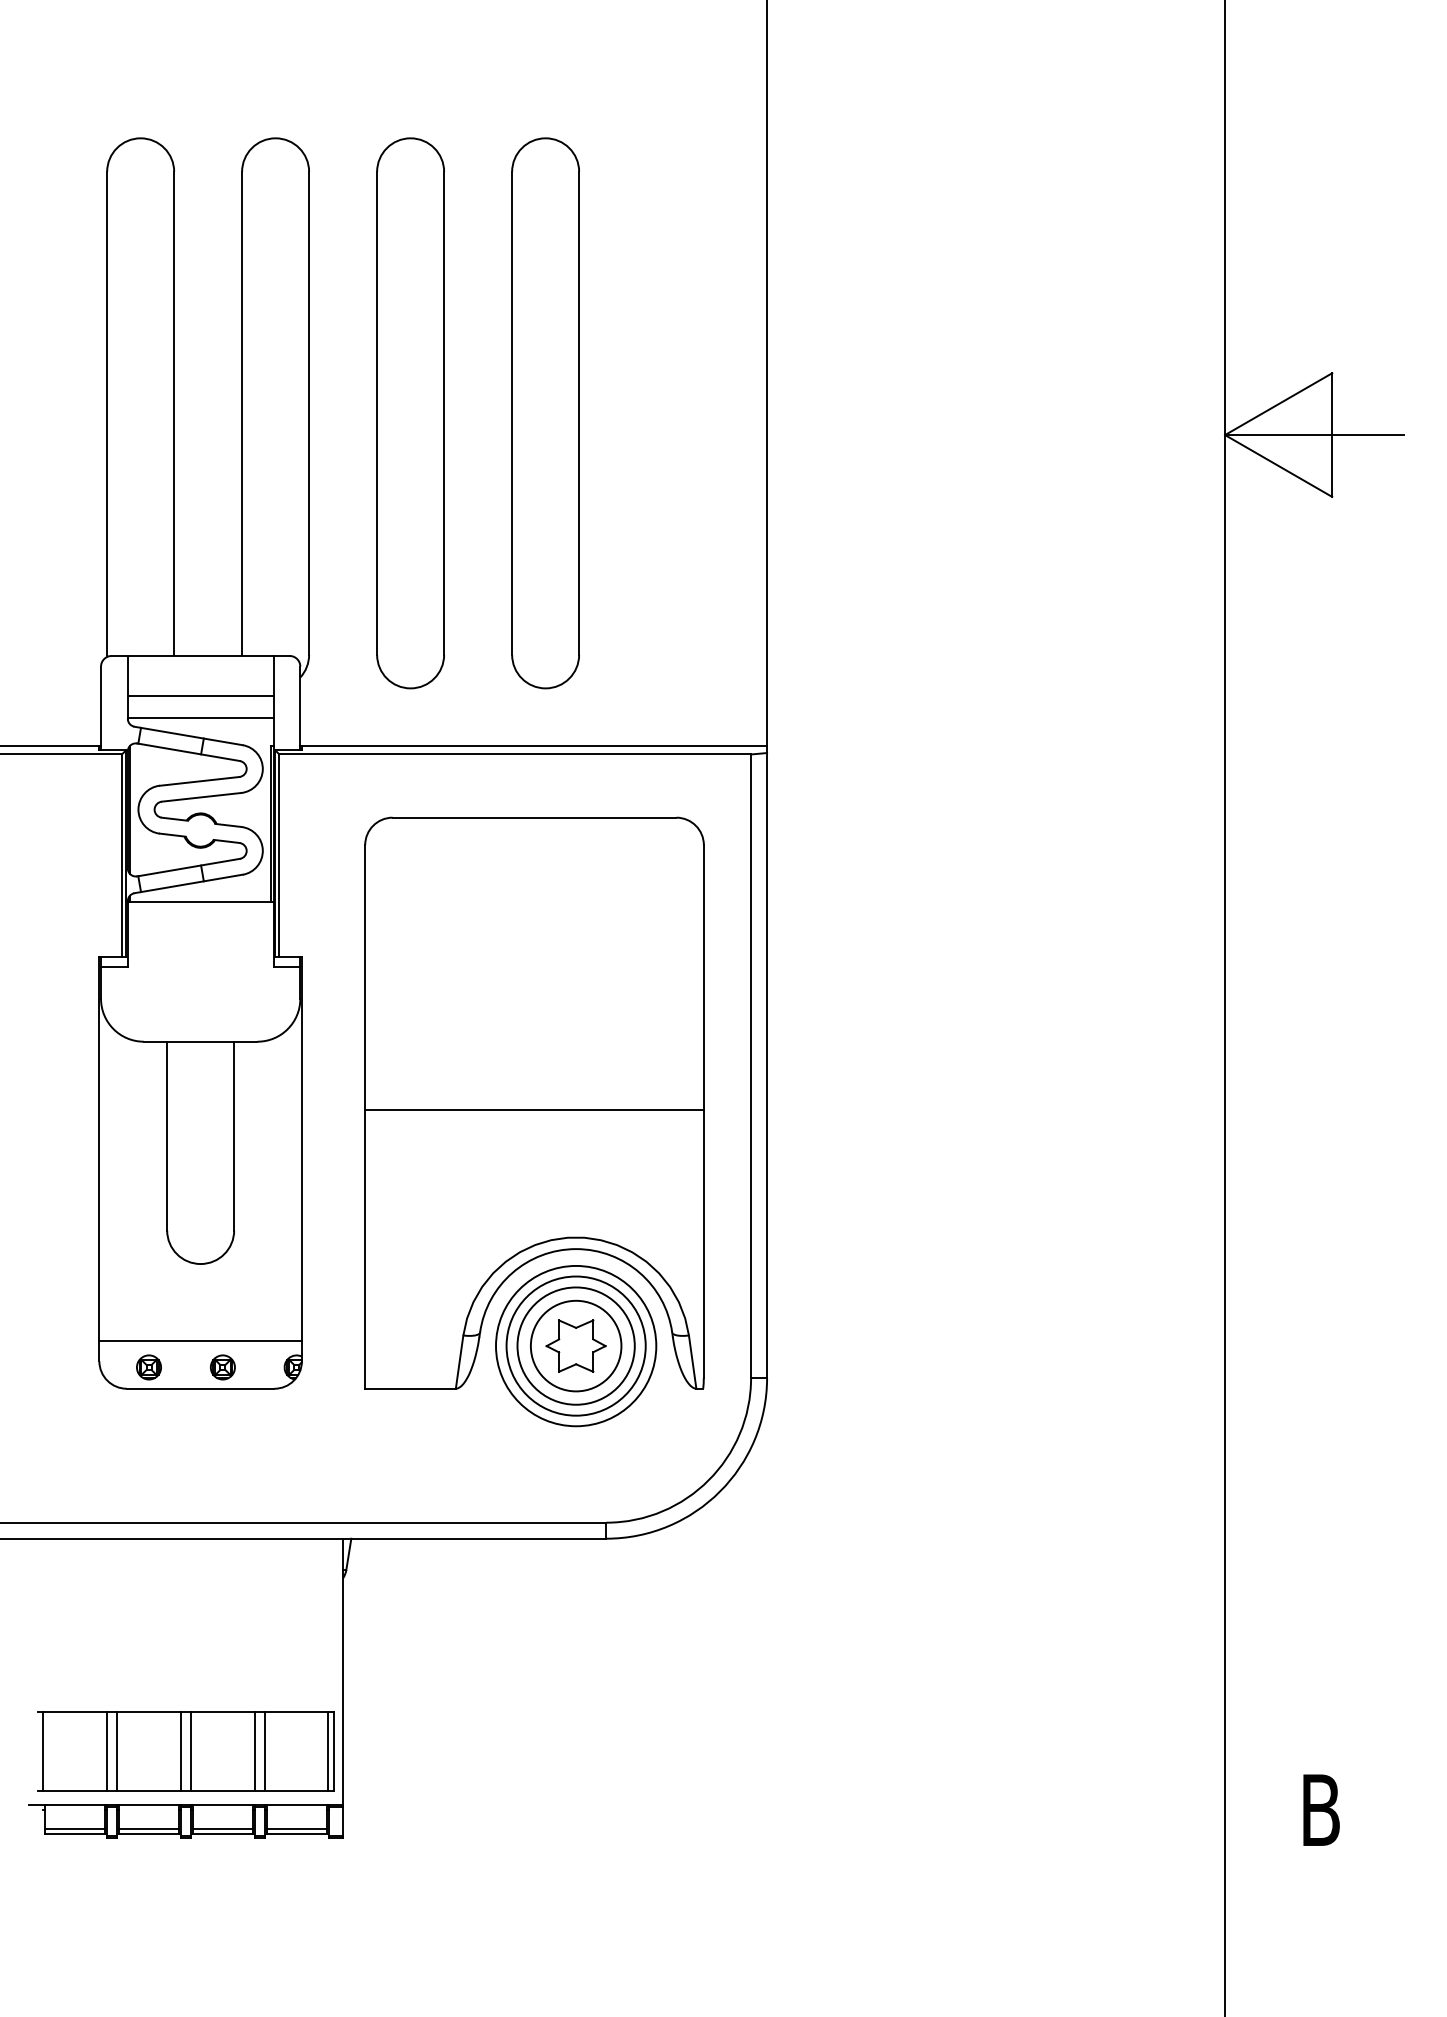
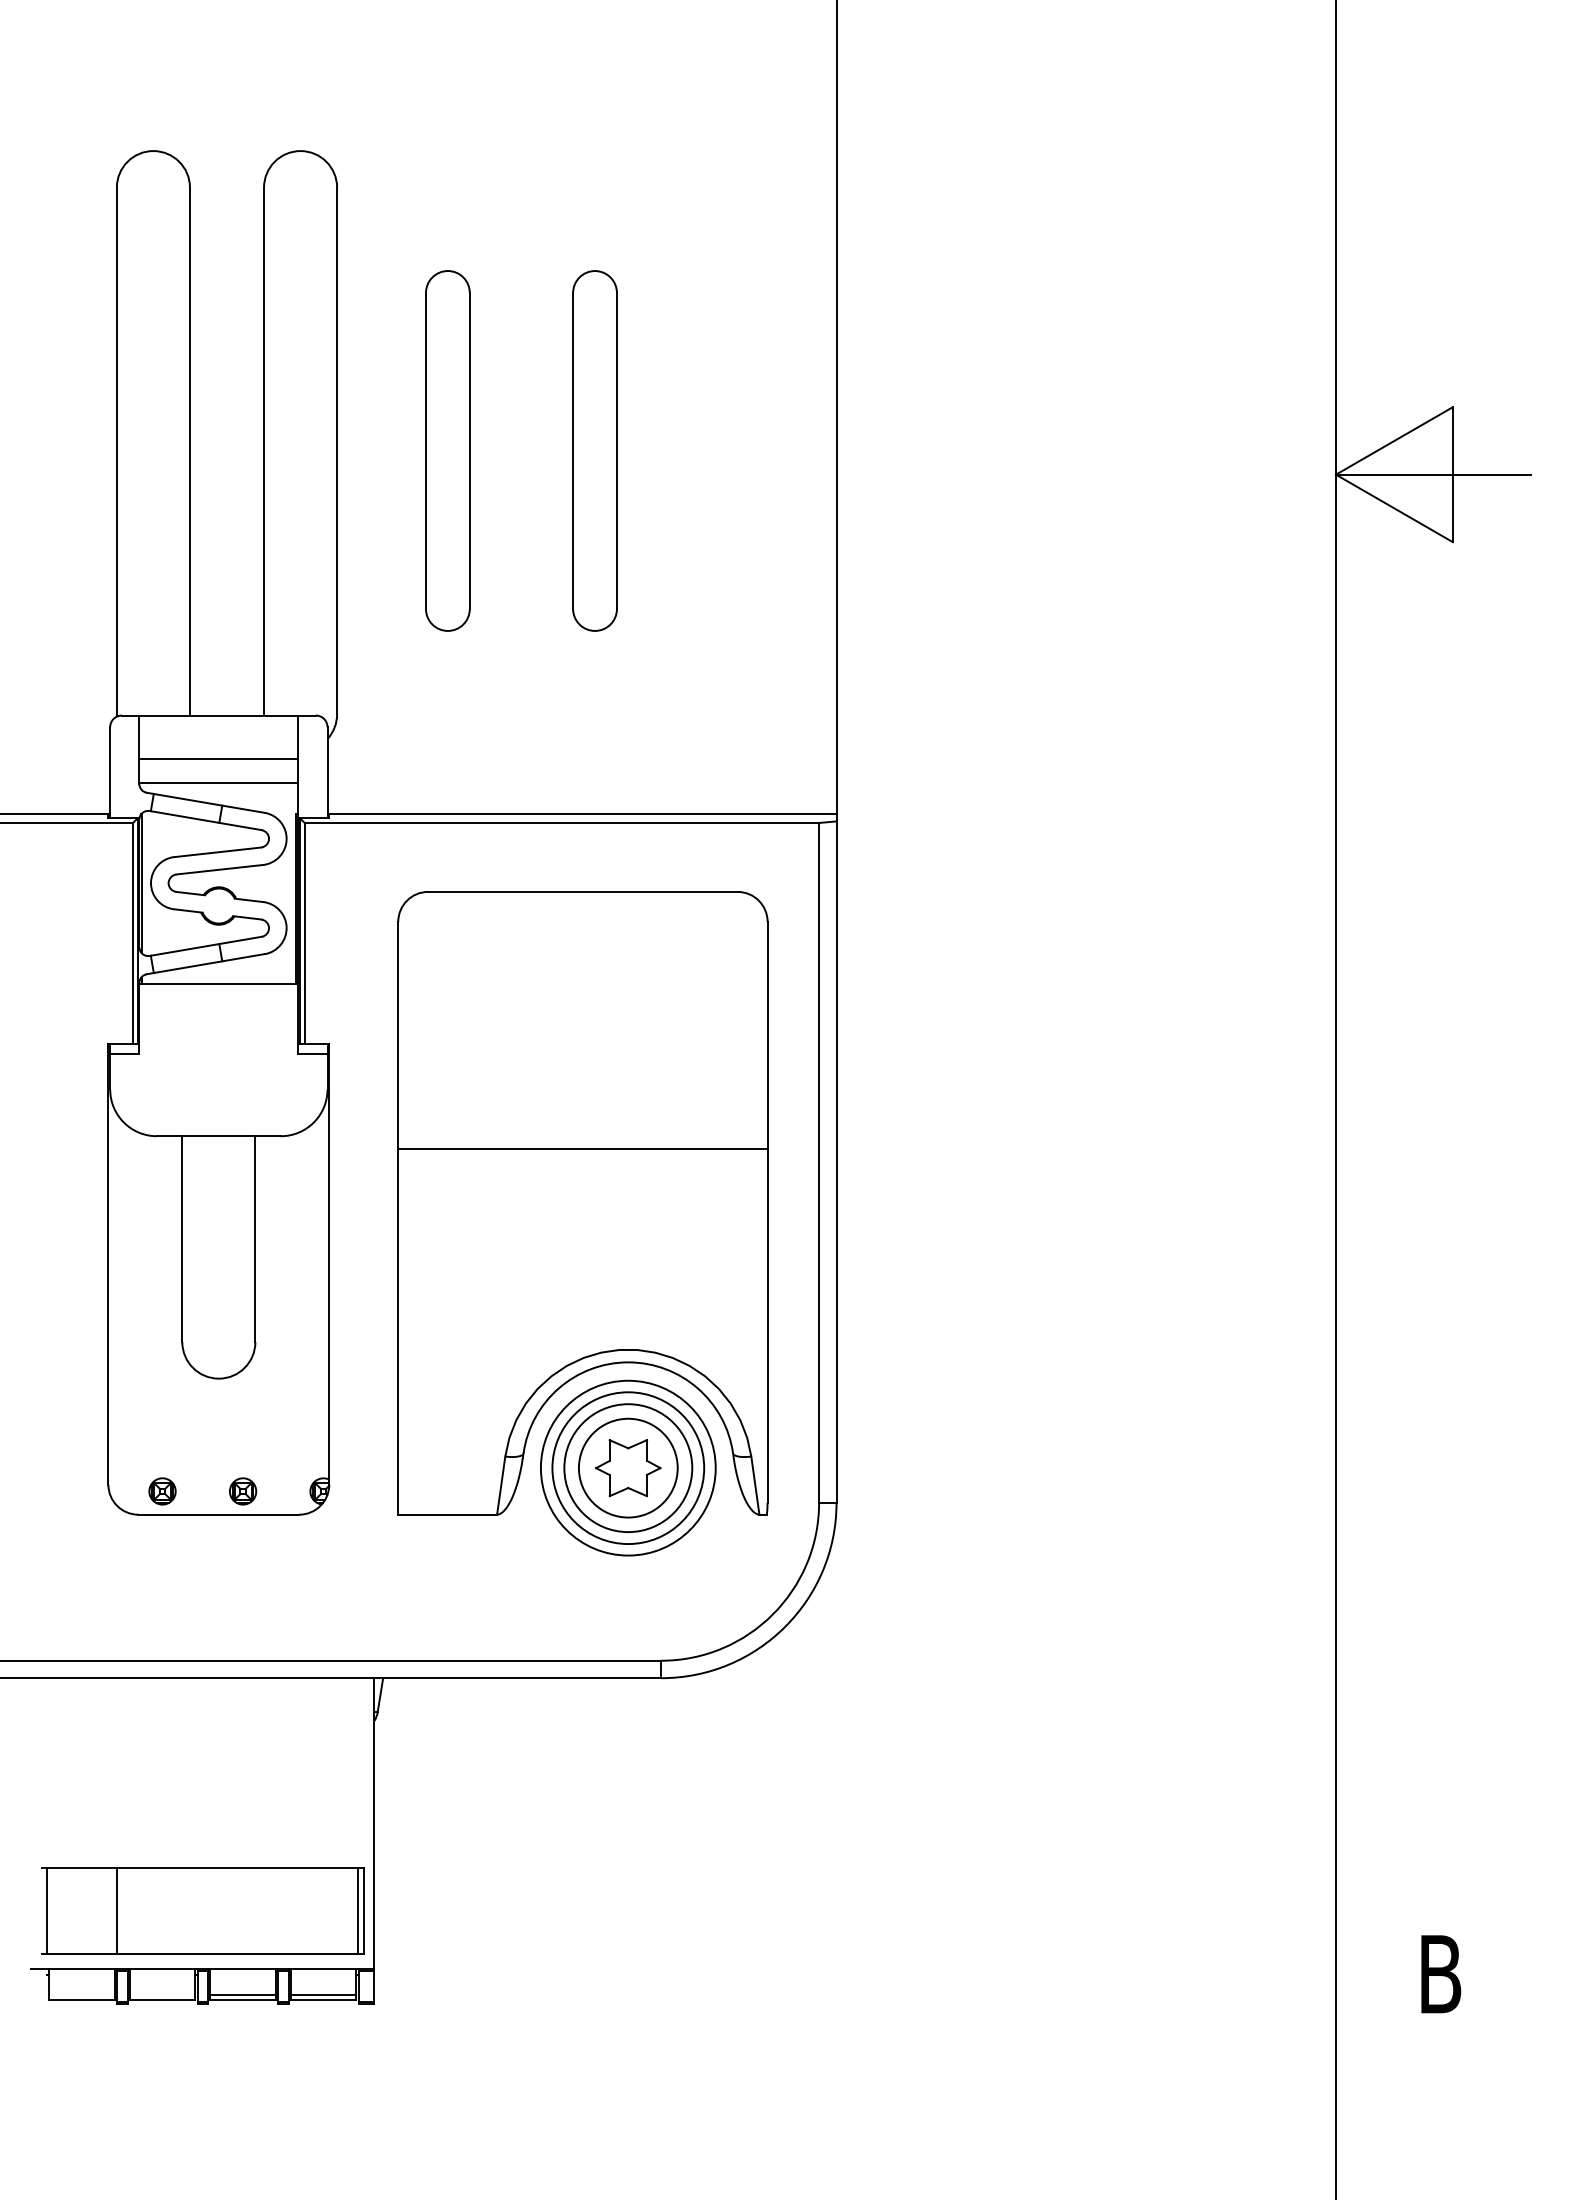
part: (410, 412) -> (447, 450), size x0.6
part: (545, 412) -> (594, 450), size x0.6
line: (534, 1109) -> (582, 1148), moved
line: (200, 1341) -> (218, 1463), removed
line: (116, 1751) -> (127, 1910), removed
line: (181, 1751) -> (197, 1910), removed
line: (191, 1751) -> (208, 1910), removed
line: (254, 1751) -> (277, 1910), removed
line: (264, 1751) -> (288, 1910), removed
line: (74, 1829) -> (81, 1995), removed
line: (148, 1829) -> (162, 1995), removed

